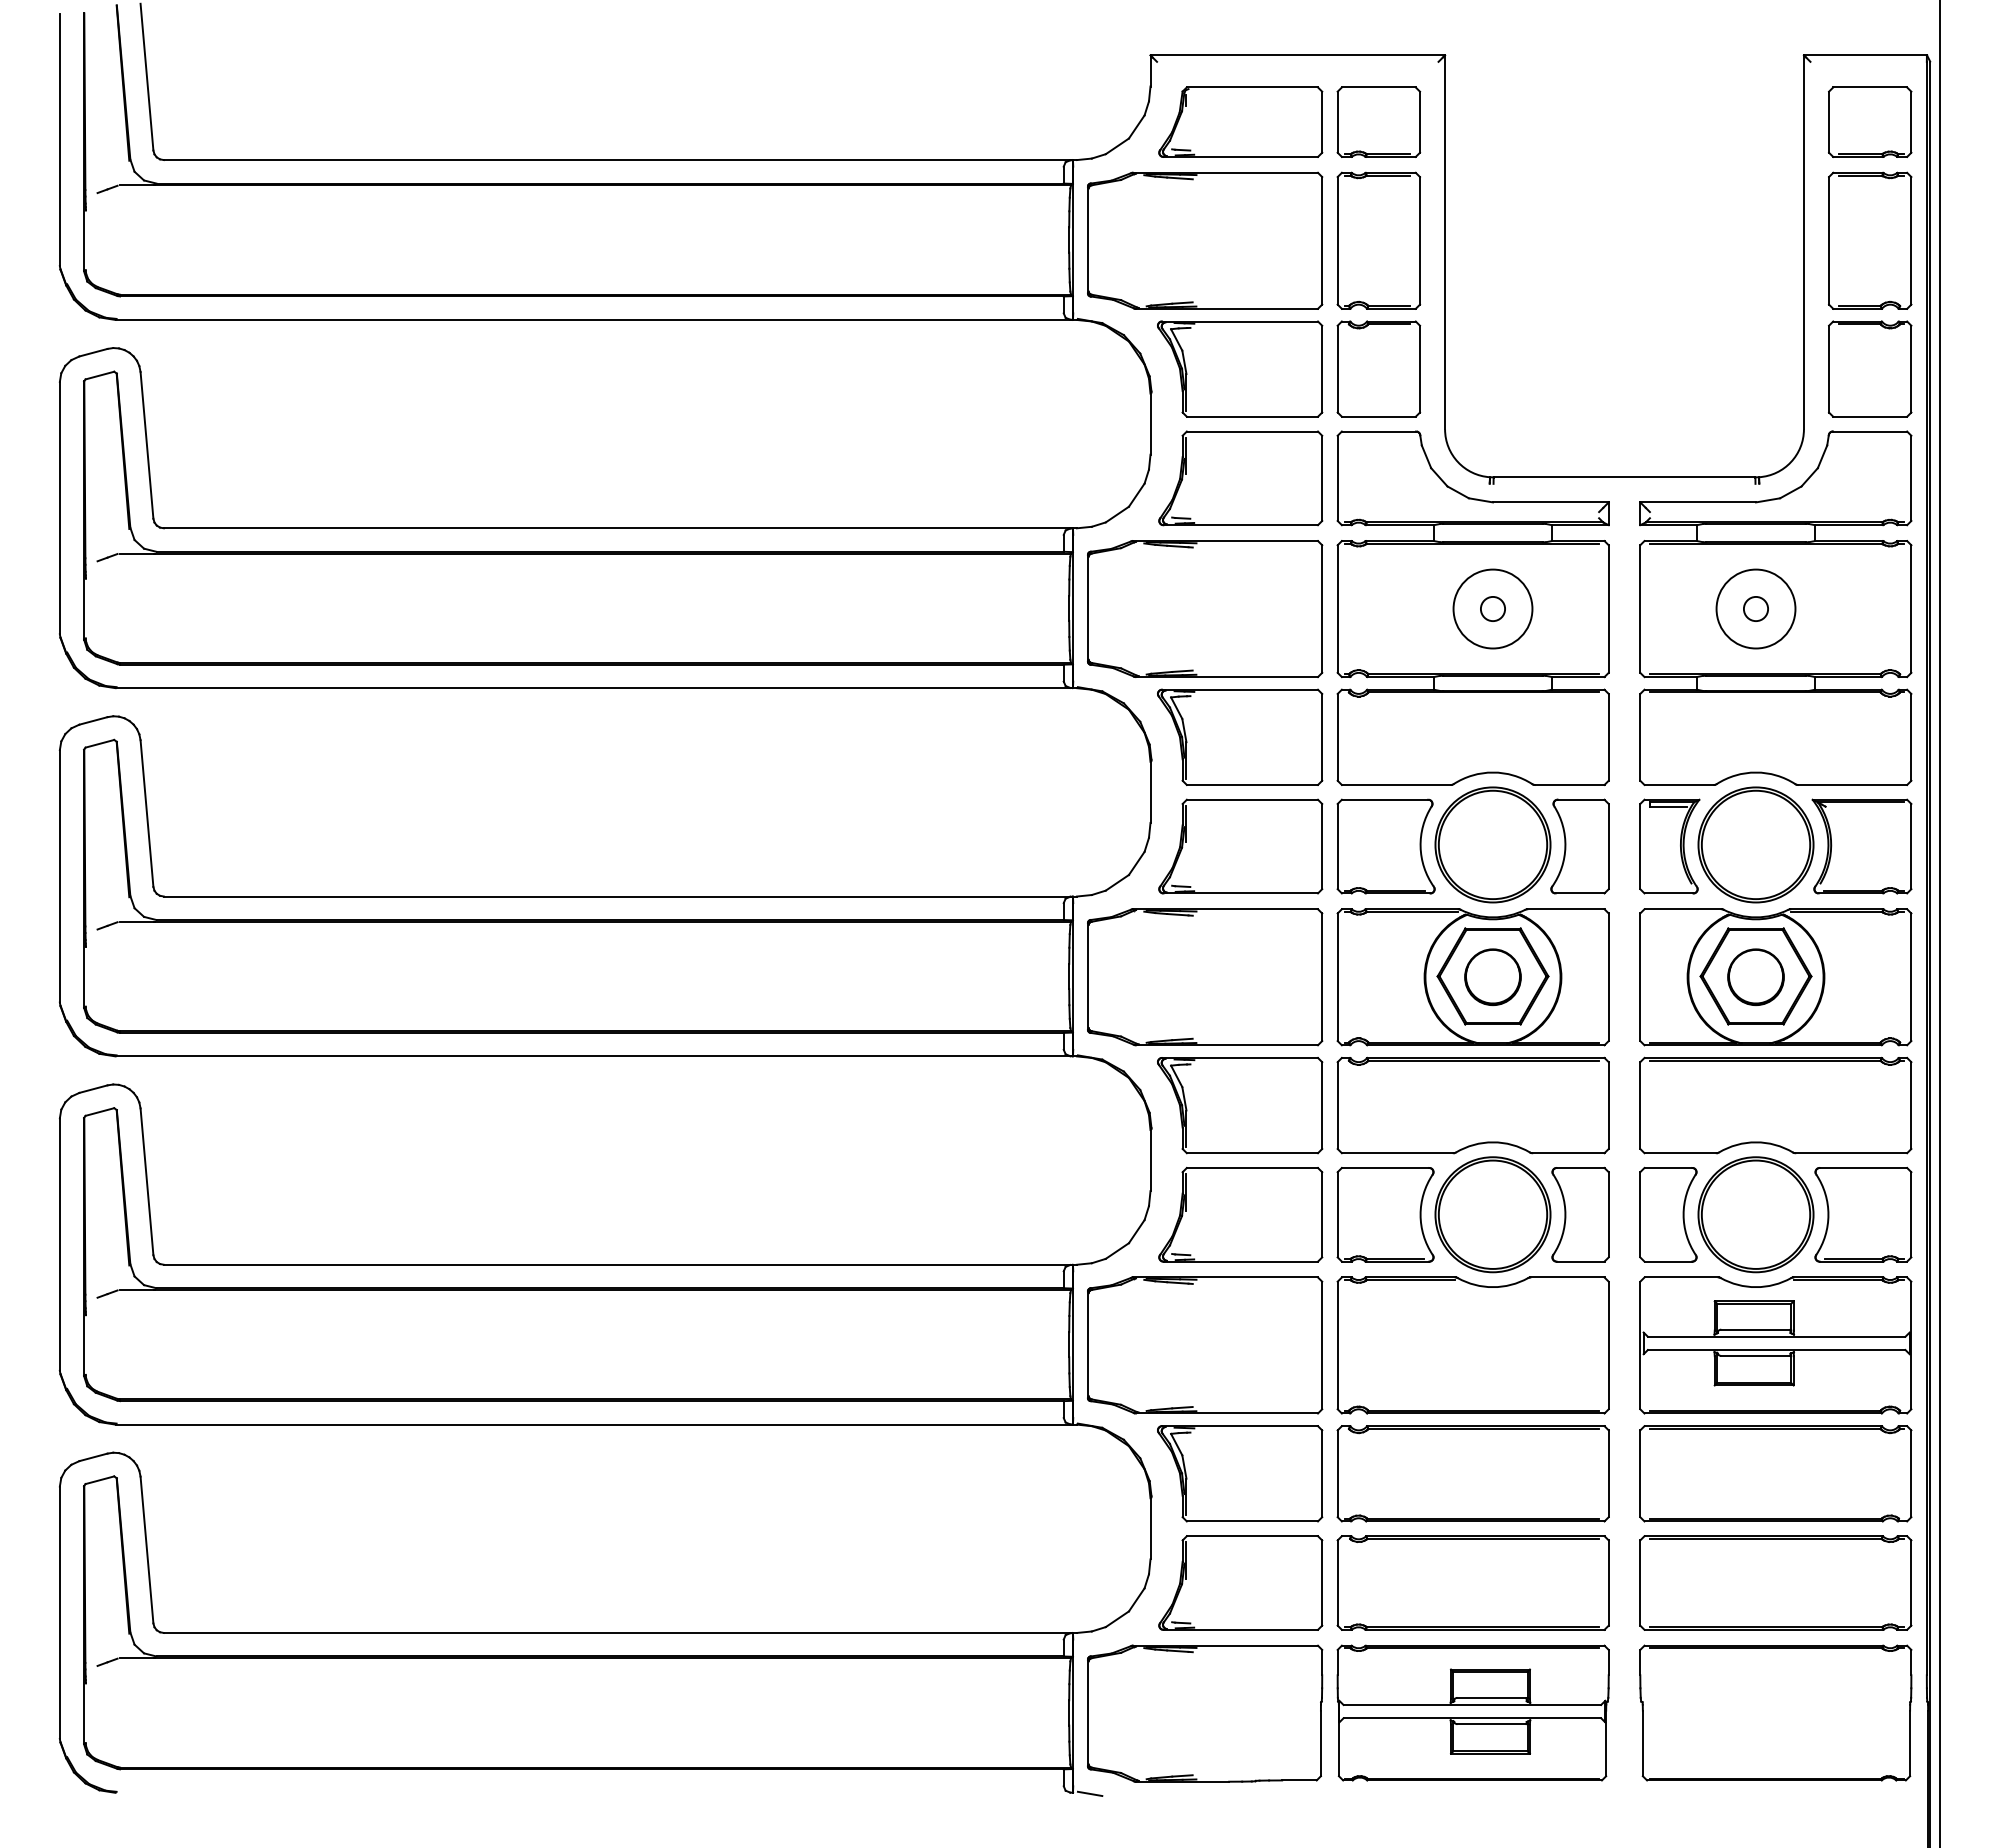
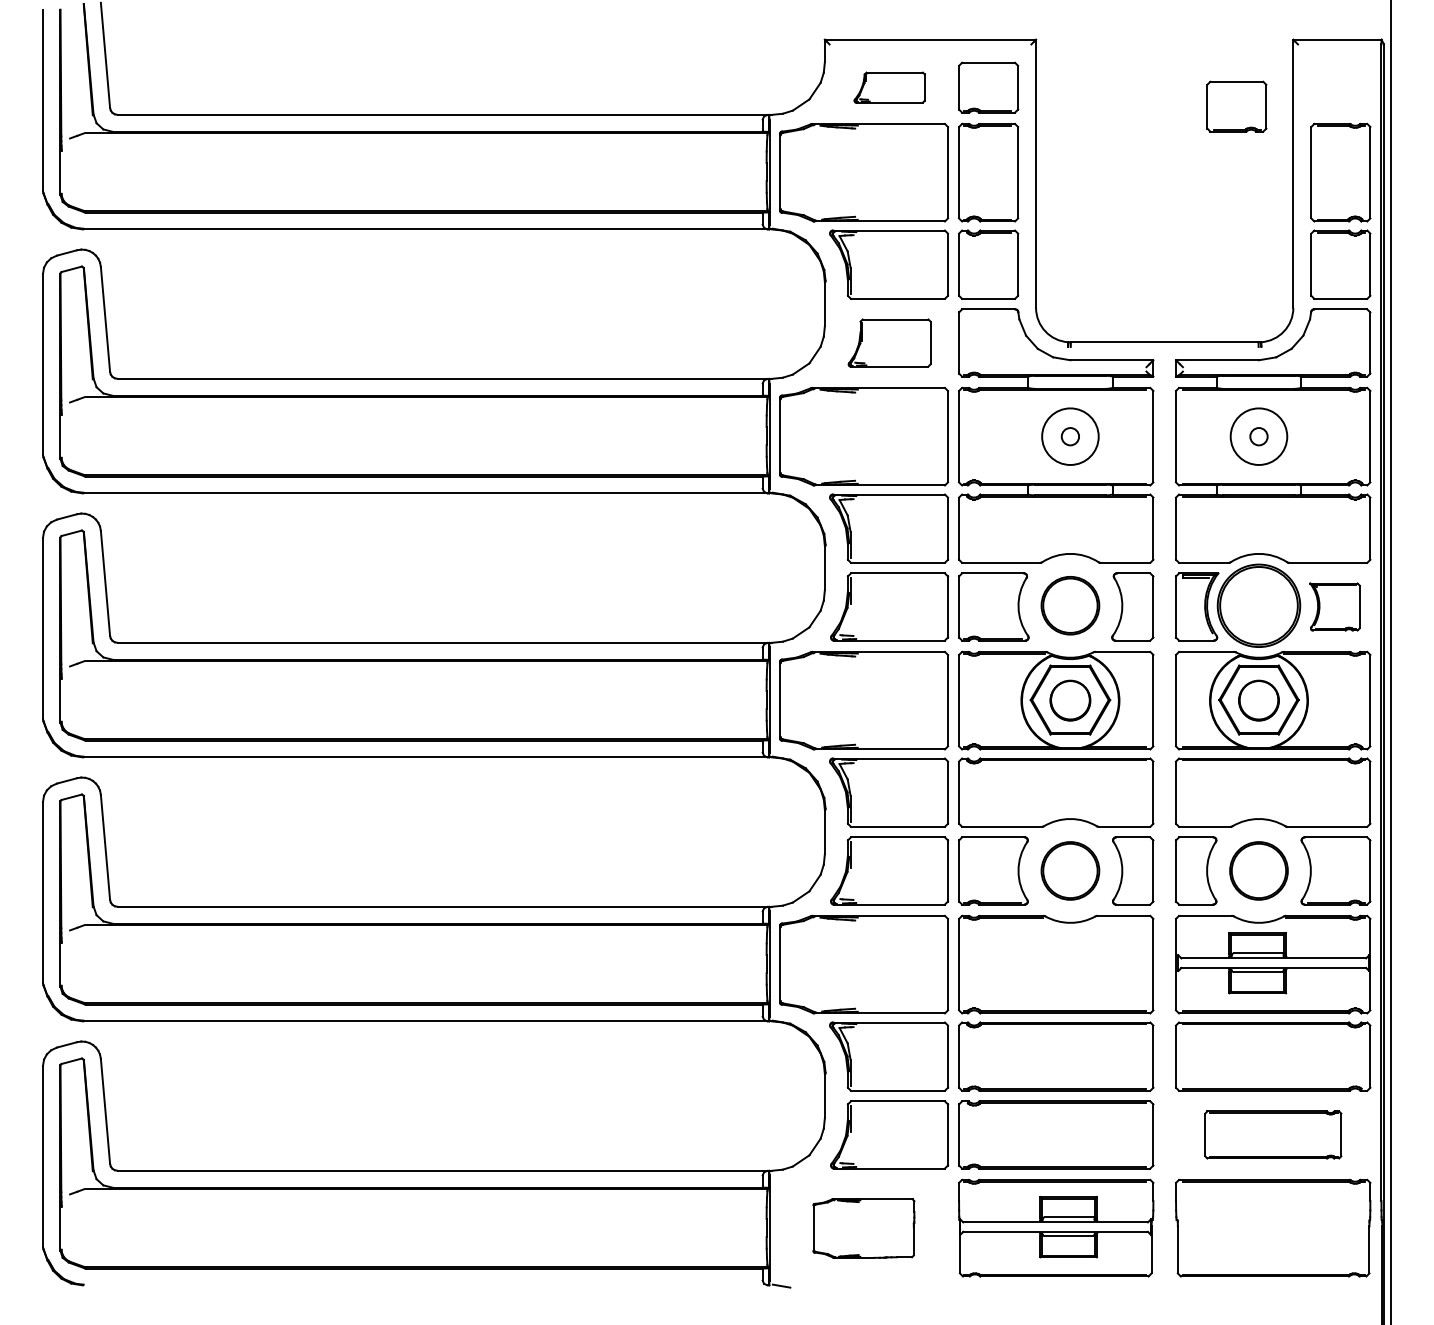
part: (1240, 121) -> (889, 87), size x0.6
part: (1869, 121) -> (1236, 106), moved
part: (1240, 477) -> (889, 342), size x0.7
part: (1493, 844) -> (1070, 605), size x0.7
part: (1861, 845) -> (1334, 606), size x0.7
part: (1493, 1214) -> (1070, 870), size x0.7
part: (1755, 1214) -> (1258, 870), size x0.7
part: (1776, 1582) -> (1273, 1134), size x0.7
part: (1204, 1713) -> (863, 1228), size x0.6

